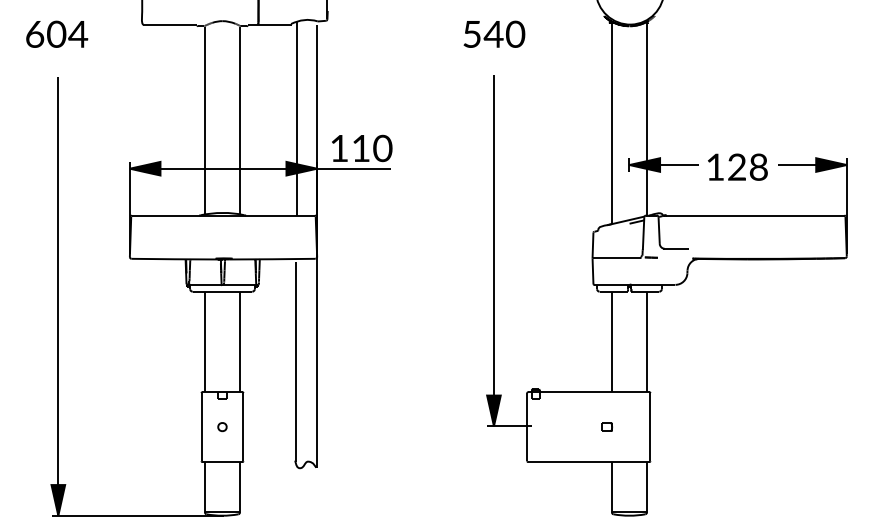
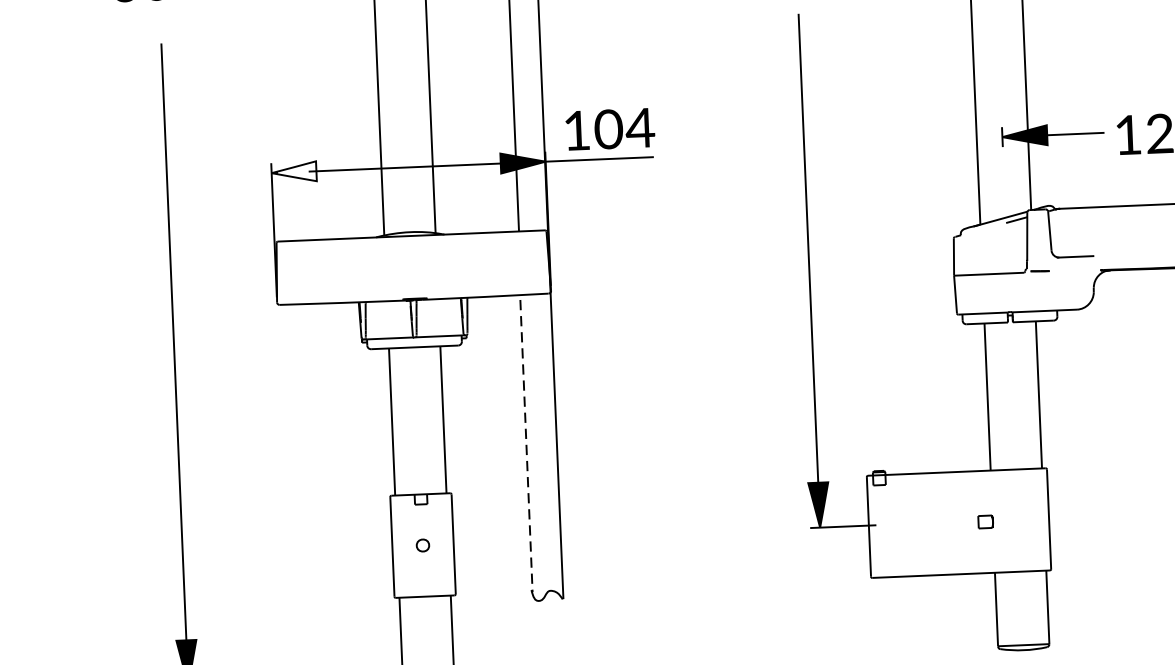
text: (371, 148) -> (623, 128), 110 -> 104
fill: (144, 168) -> (293, 171), removed
line: (295, 362) -> (525, 446), solid -> dashed

